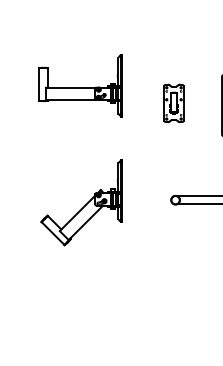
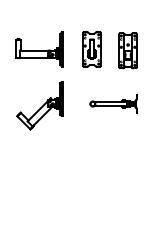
part: (80, 85) -> (39, 49), moved
part: (173, 103) -> (91, 49), size x1.67

